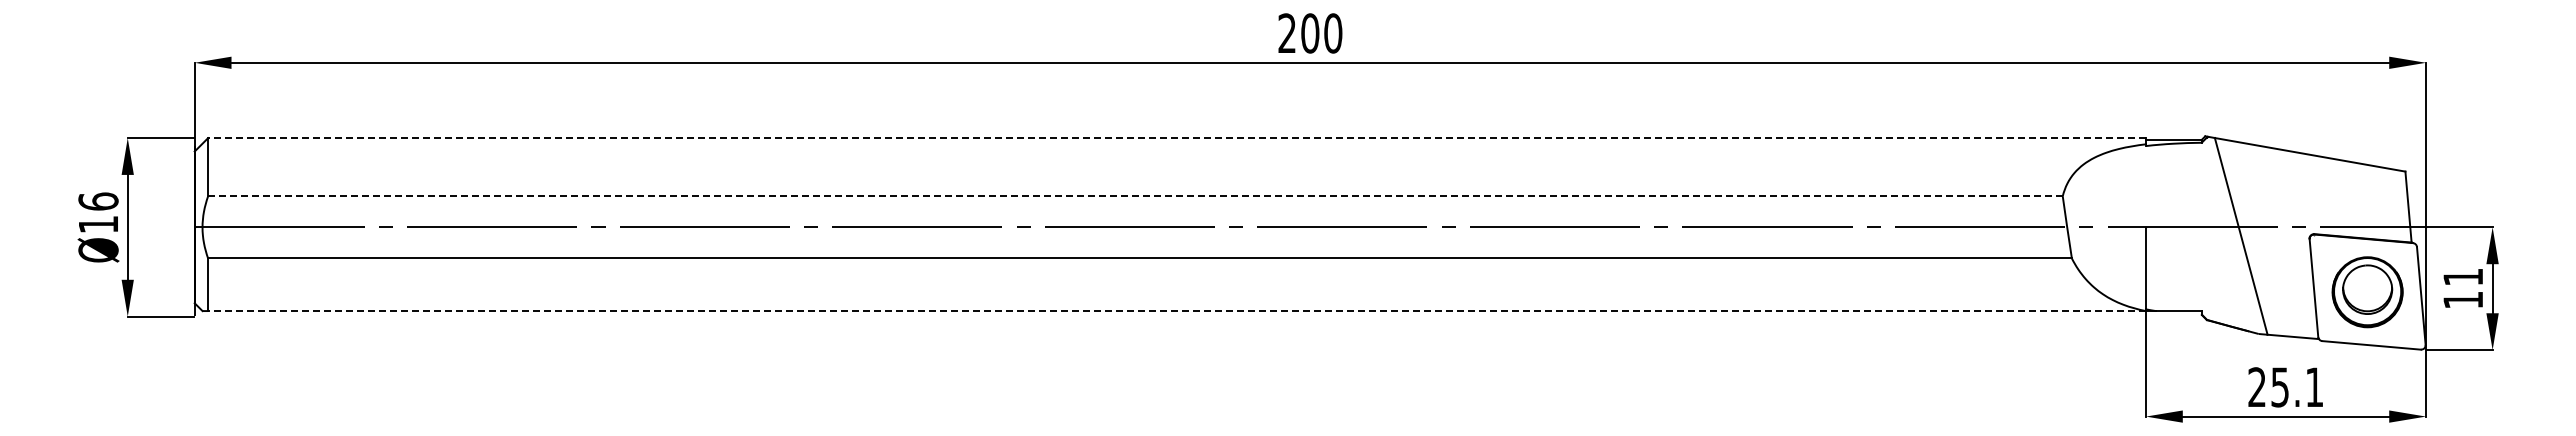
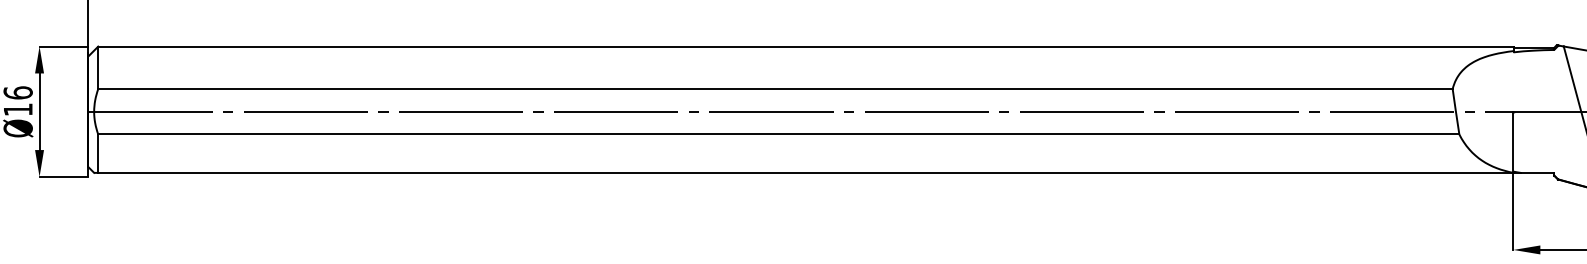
line: (1177, 138) -> (806, 46), dashed -> solid
line: (1134, 196) -> (774, 89), dashed -> solid
line: (1176, 311) -> (805, 173), dashed -> solid

